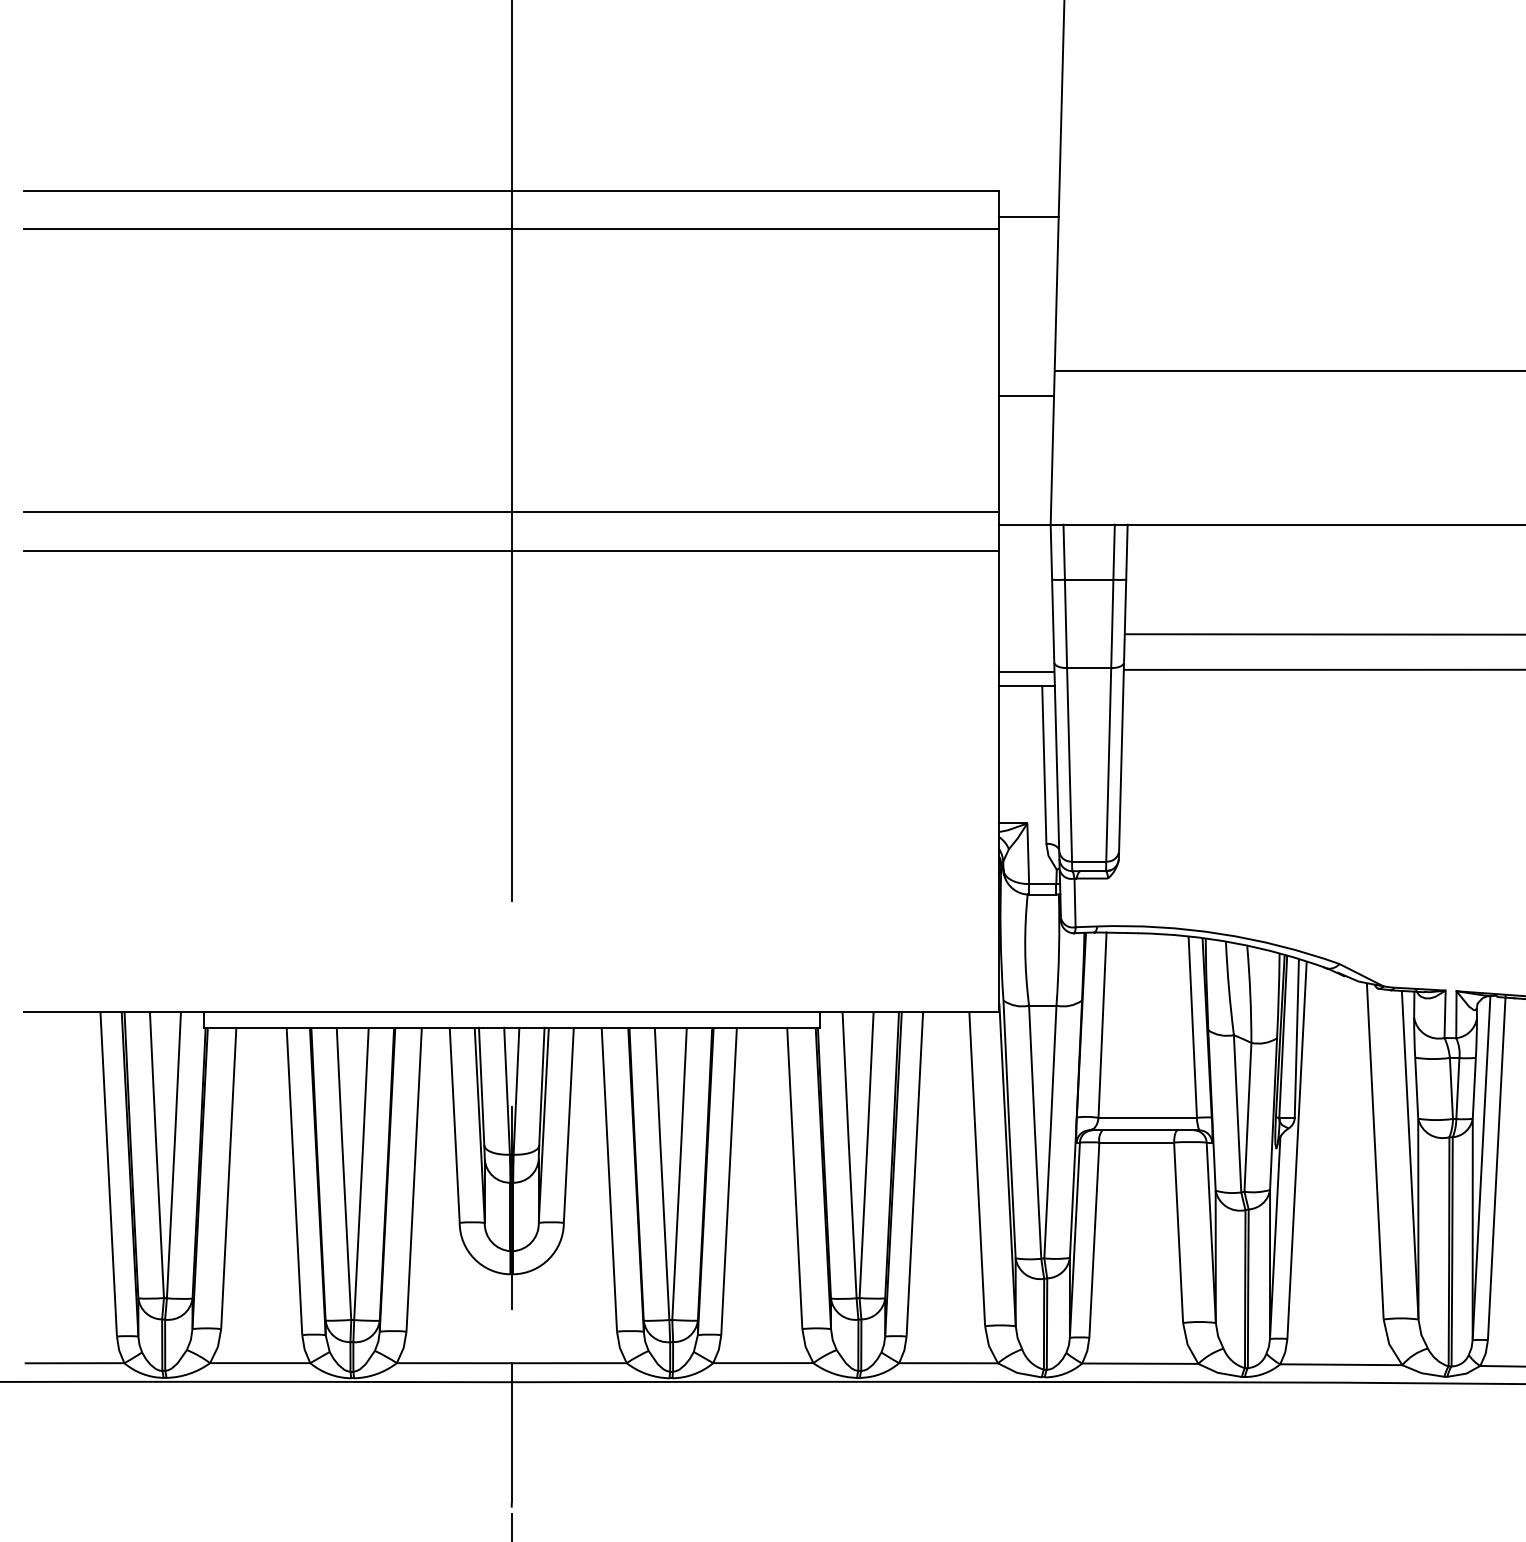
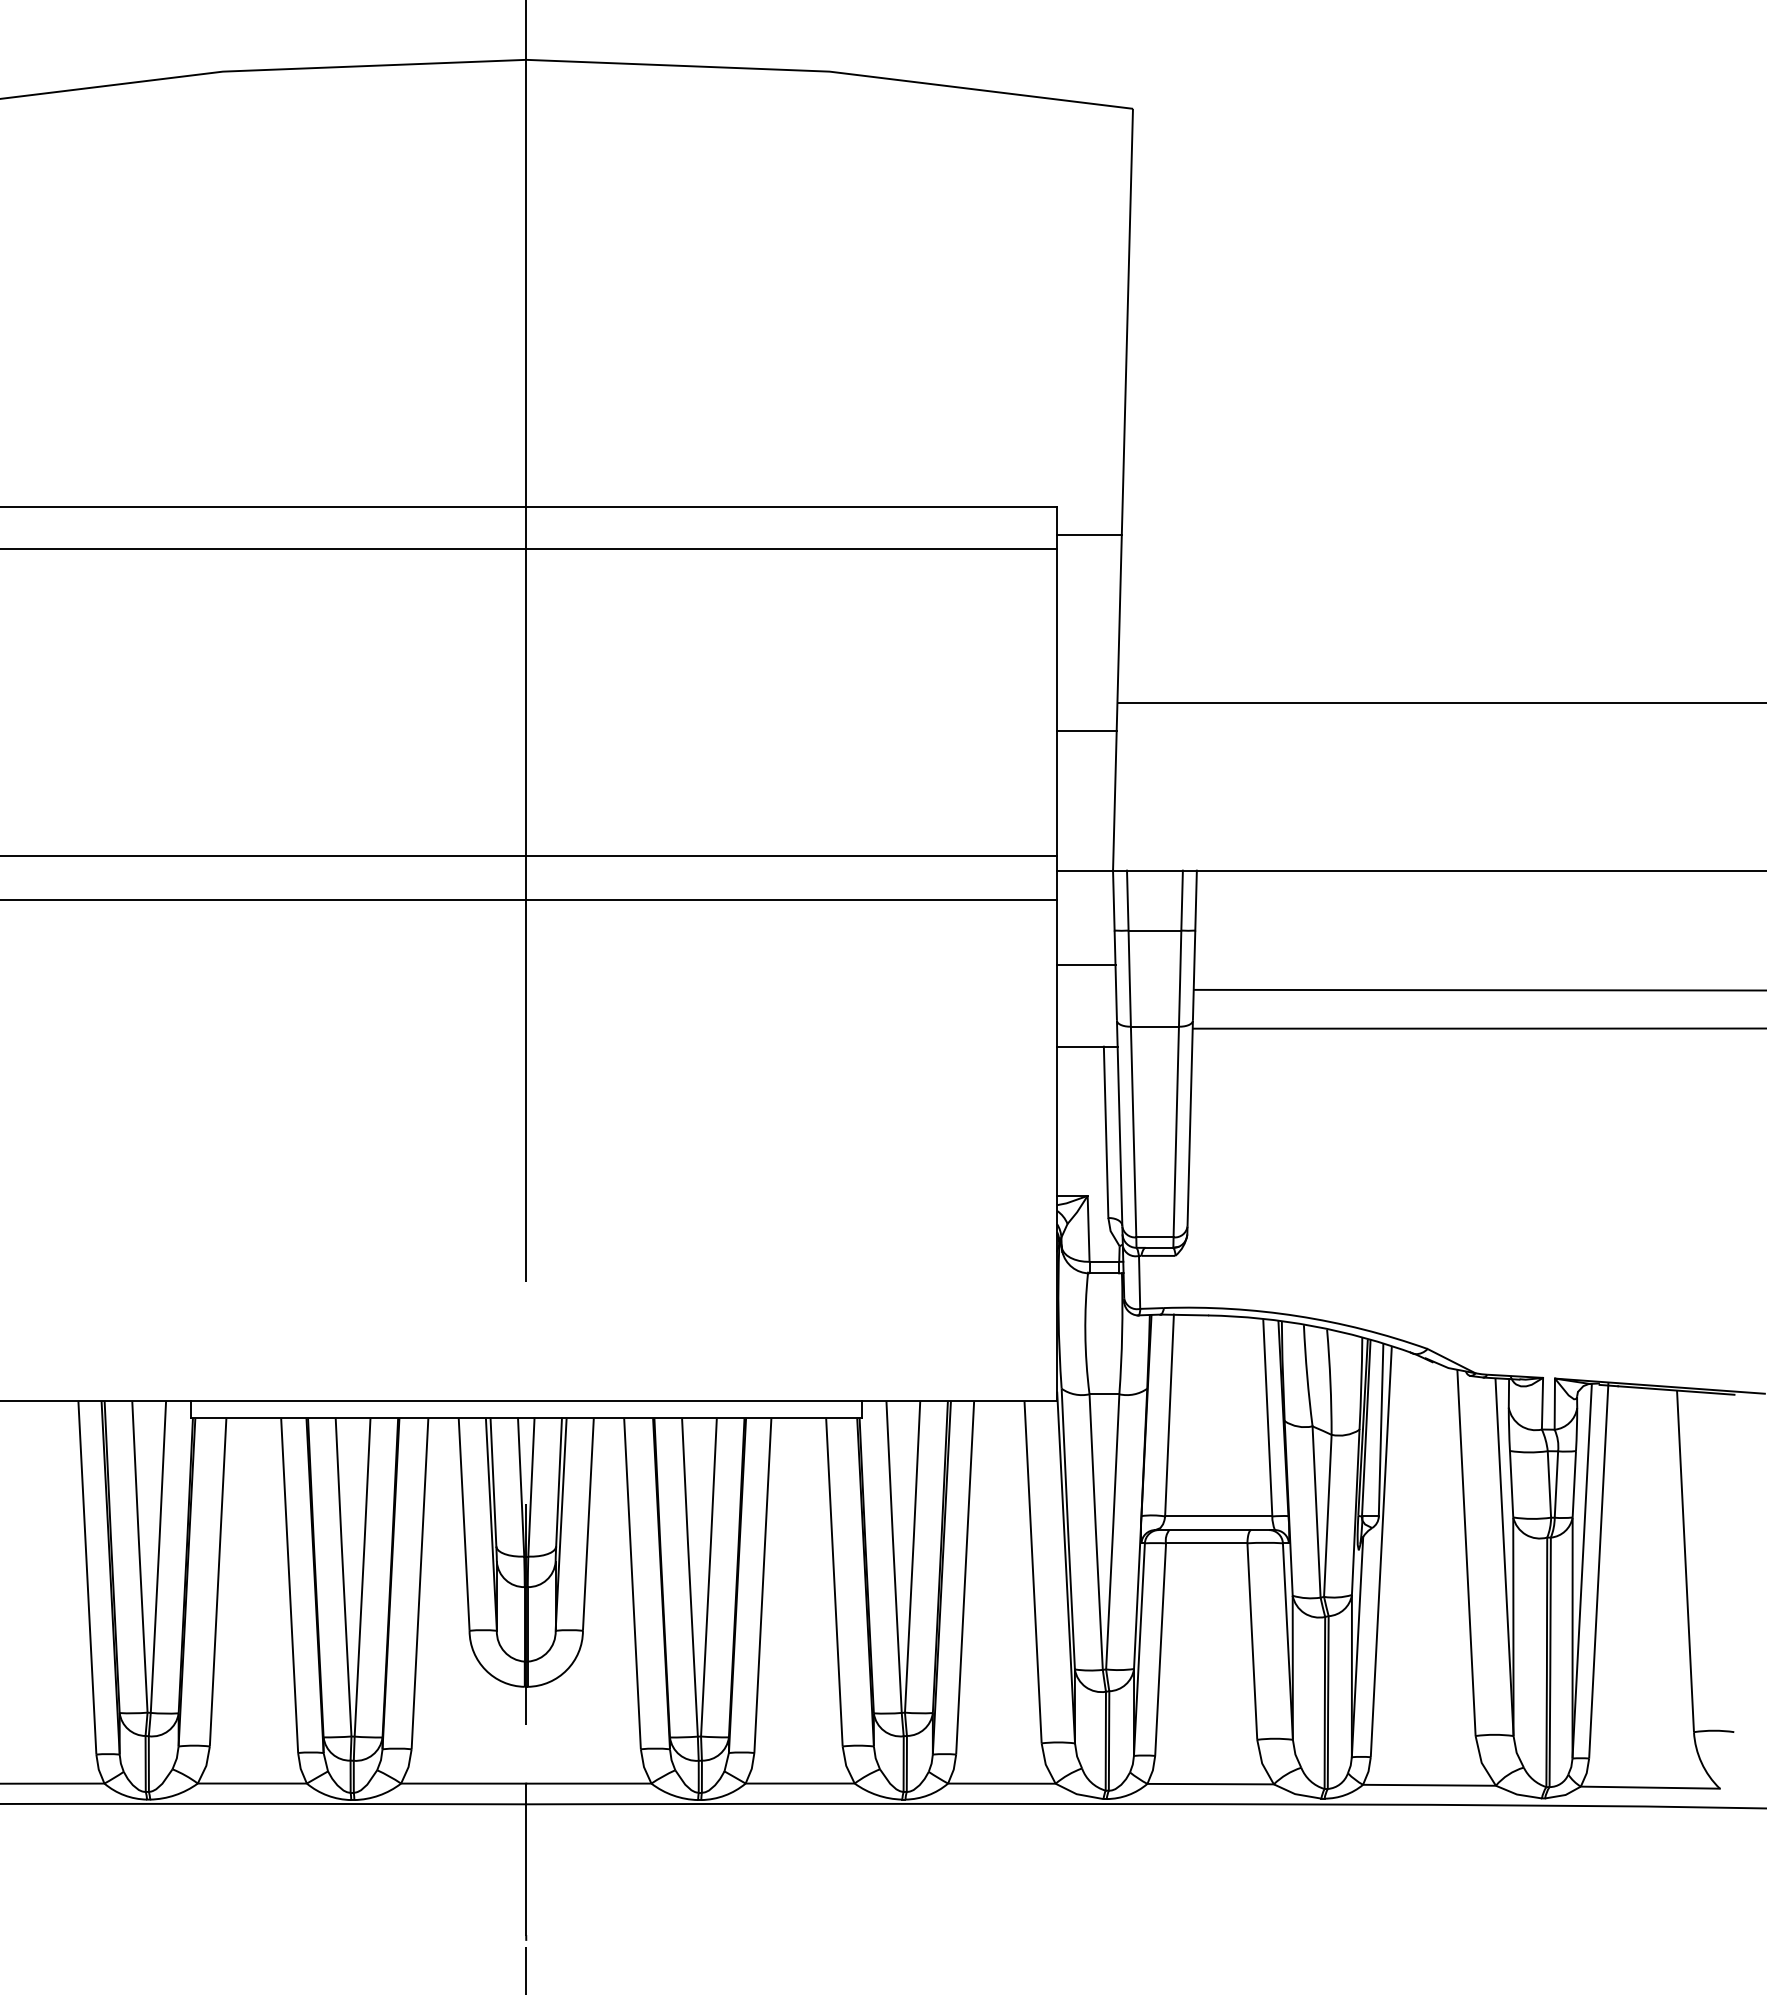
line: (1026, 672) -> (1086, 965), moved

